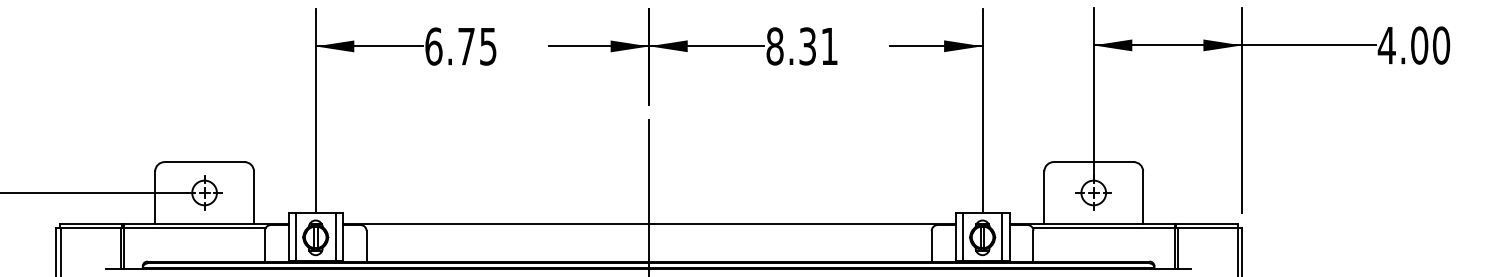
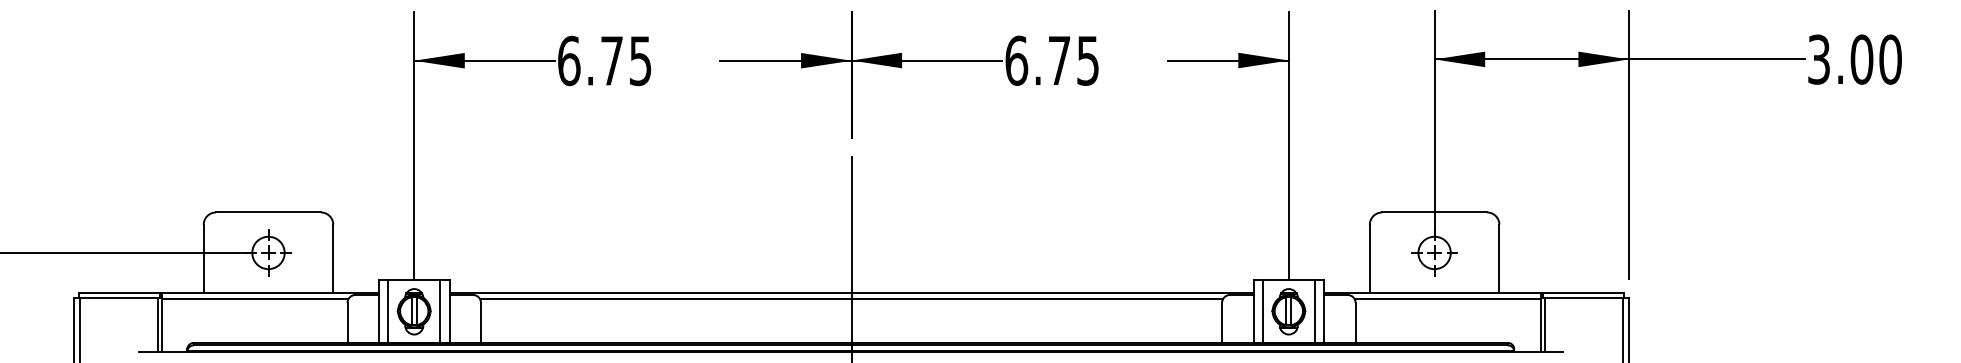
text: (1386, 45) -> (1818, 59), 4.00 -> 3.00
text: (801, 46) -> (1051, 60), 8.31 -> 6.75
line: (648, 228) -> (850, 299), added

